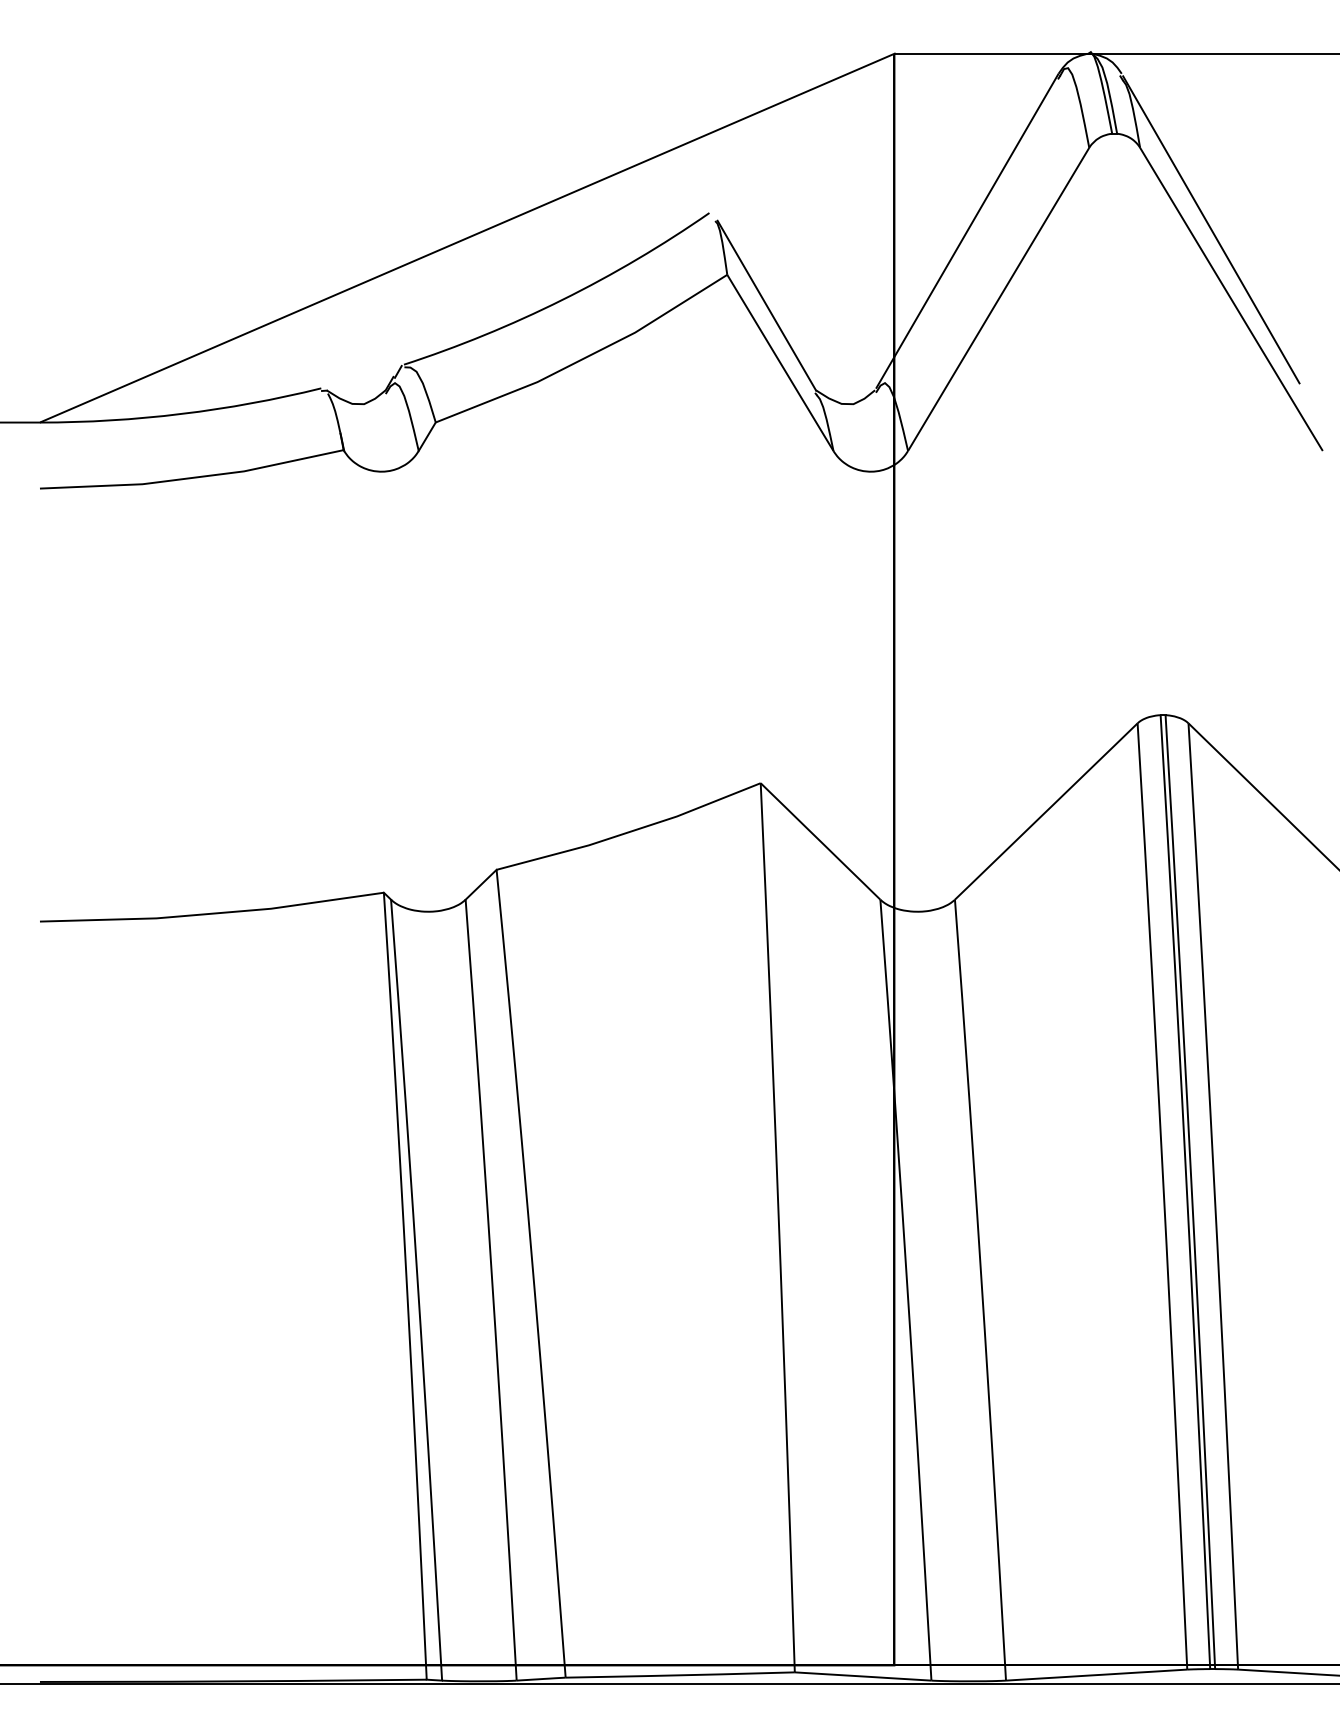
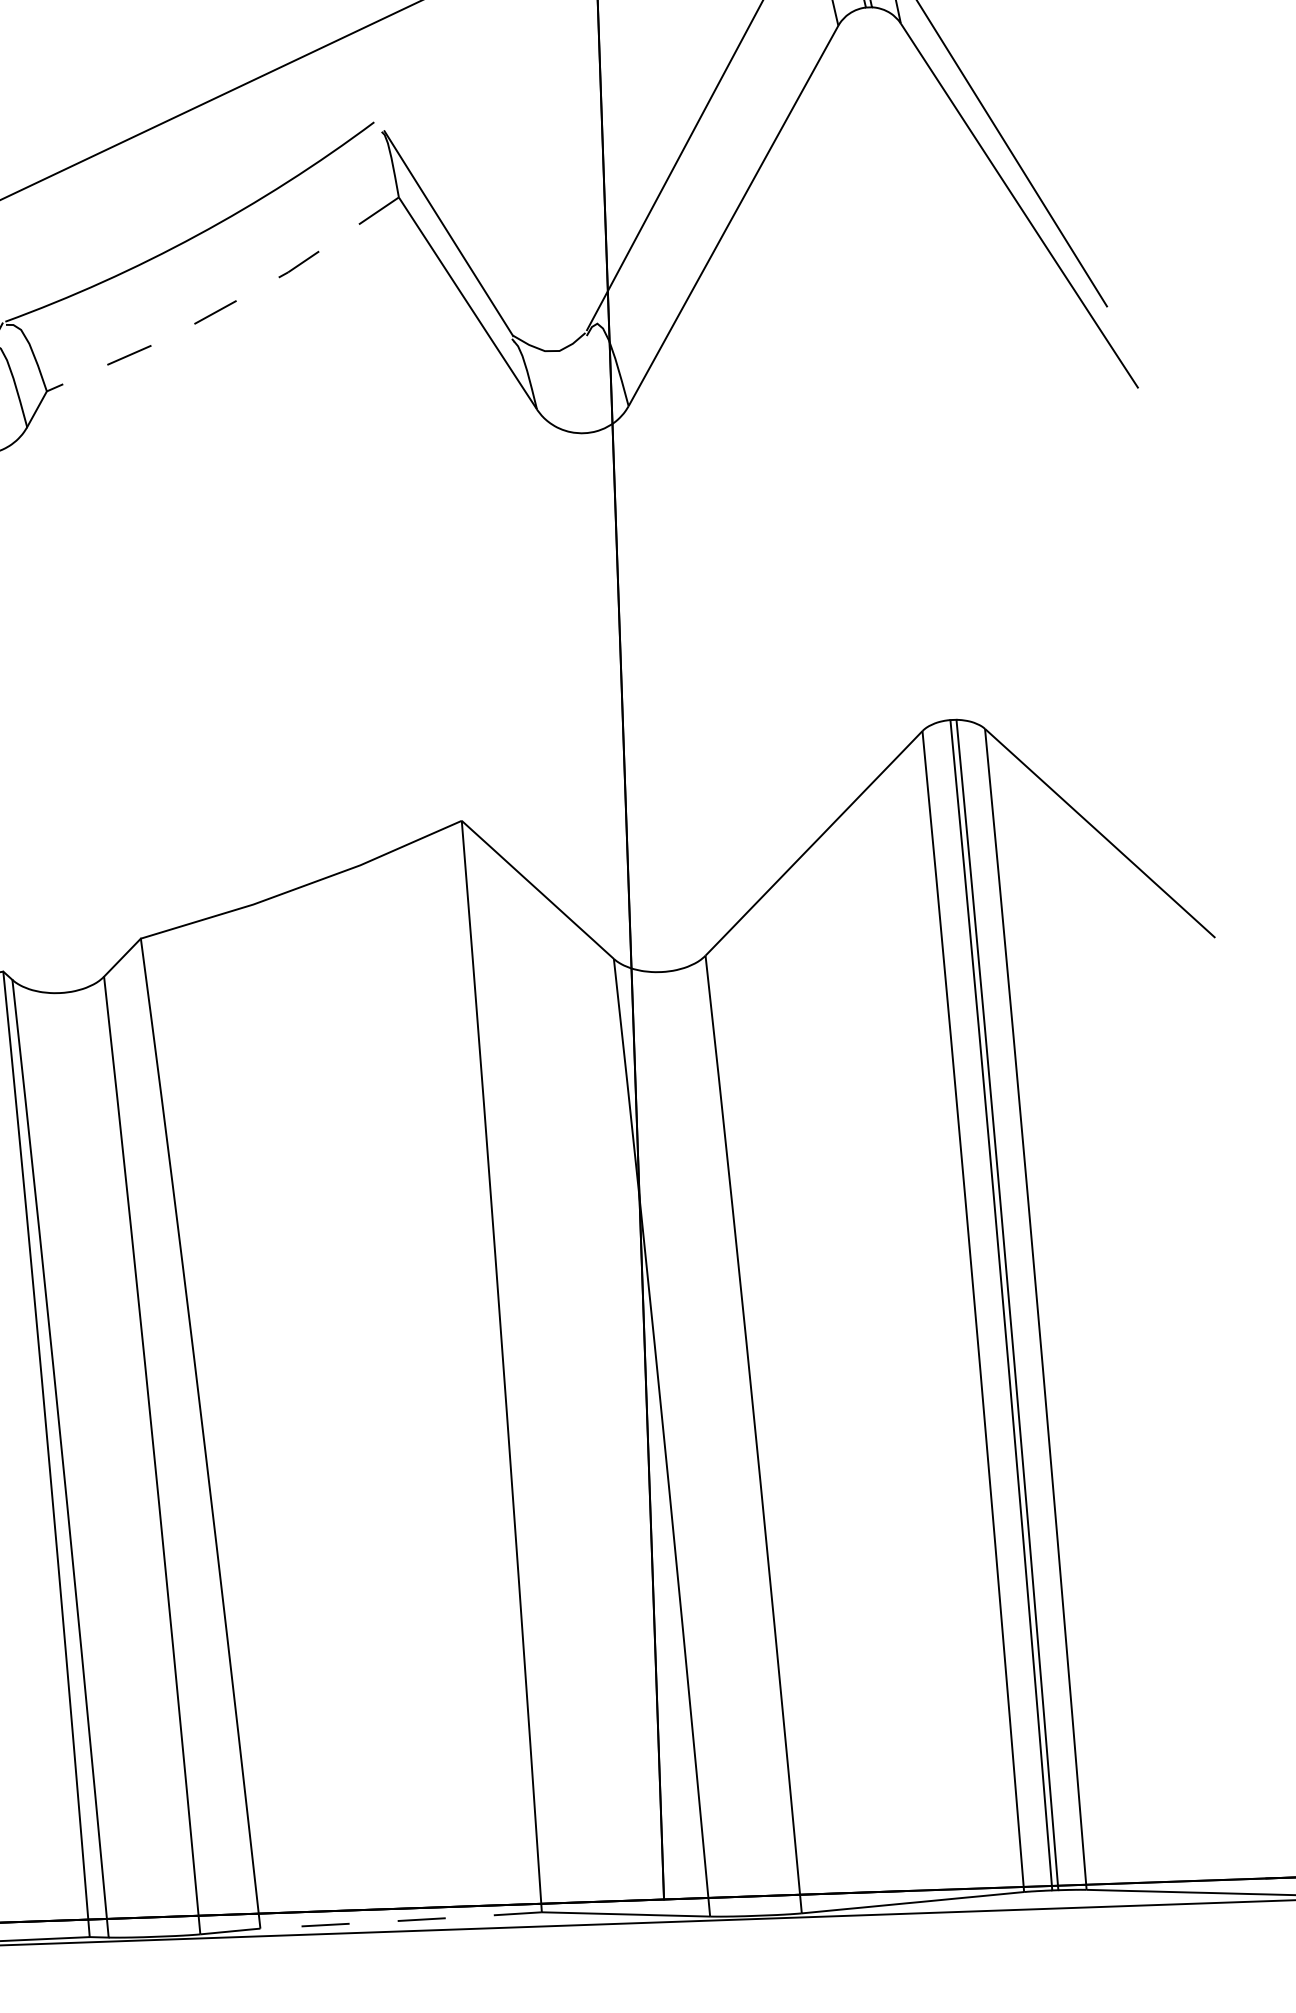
line: (585, 357) -> (228, 305), solid -> dashed
line: (679, 1675) -> (400, 1921), solid -> dashed

